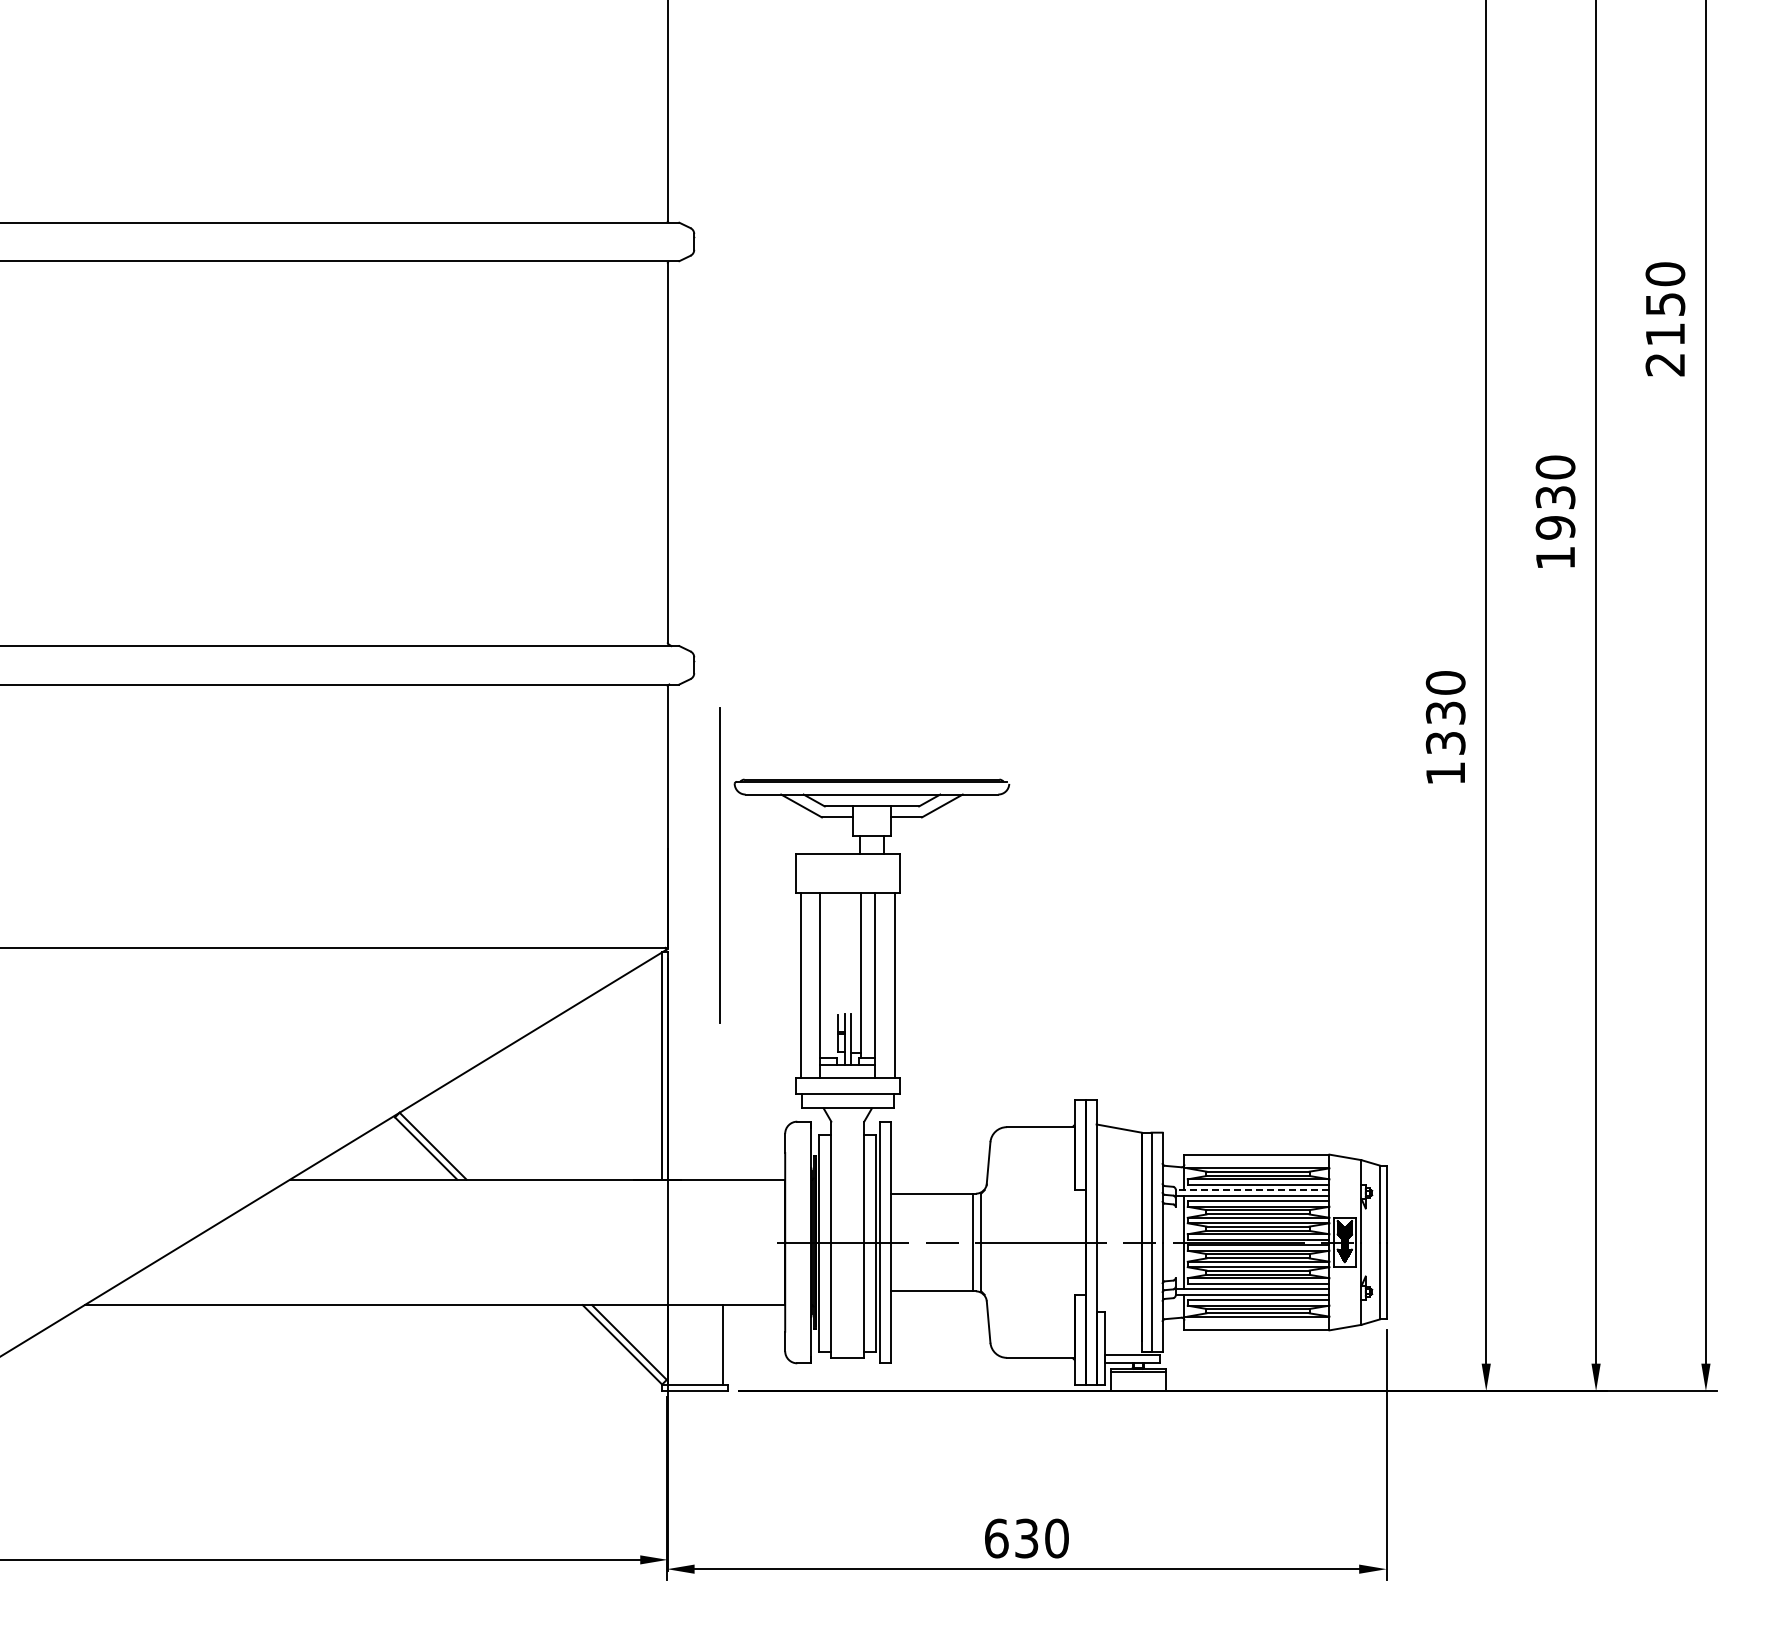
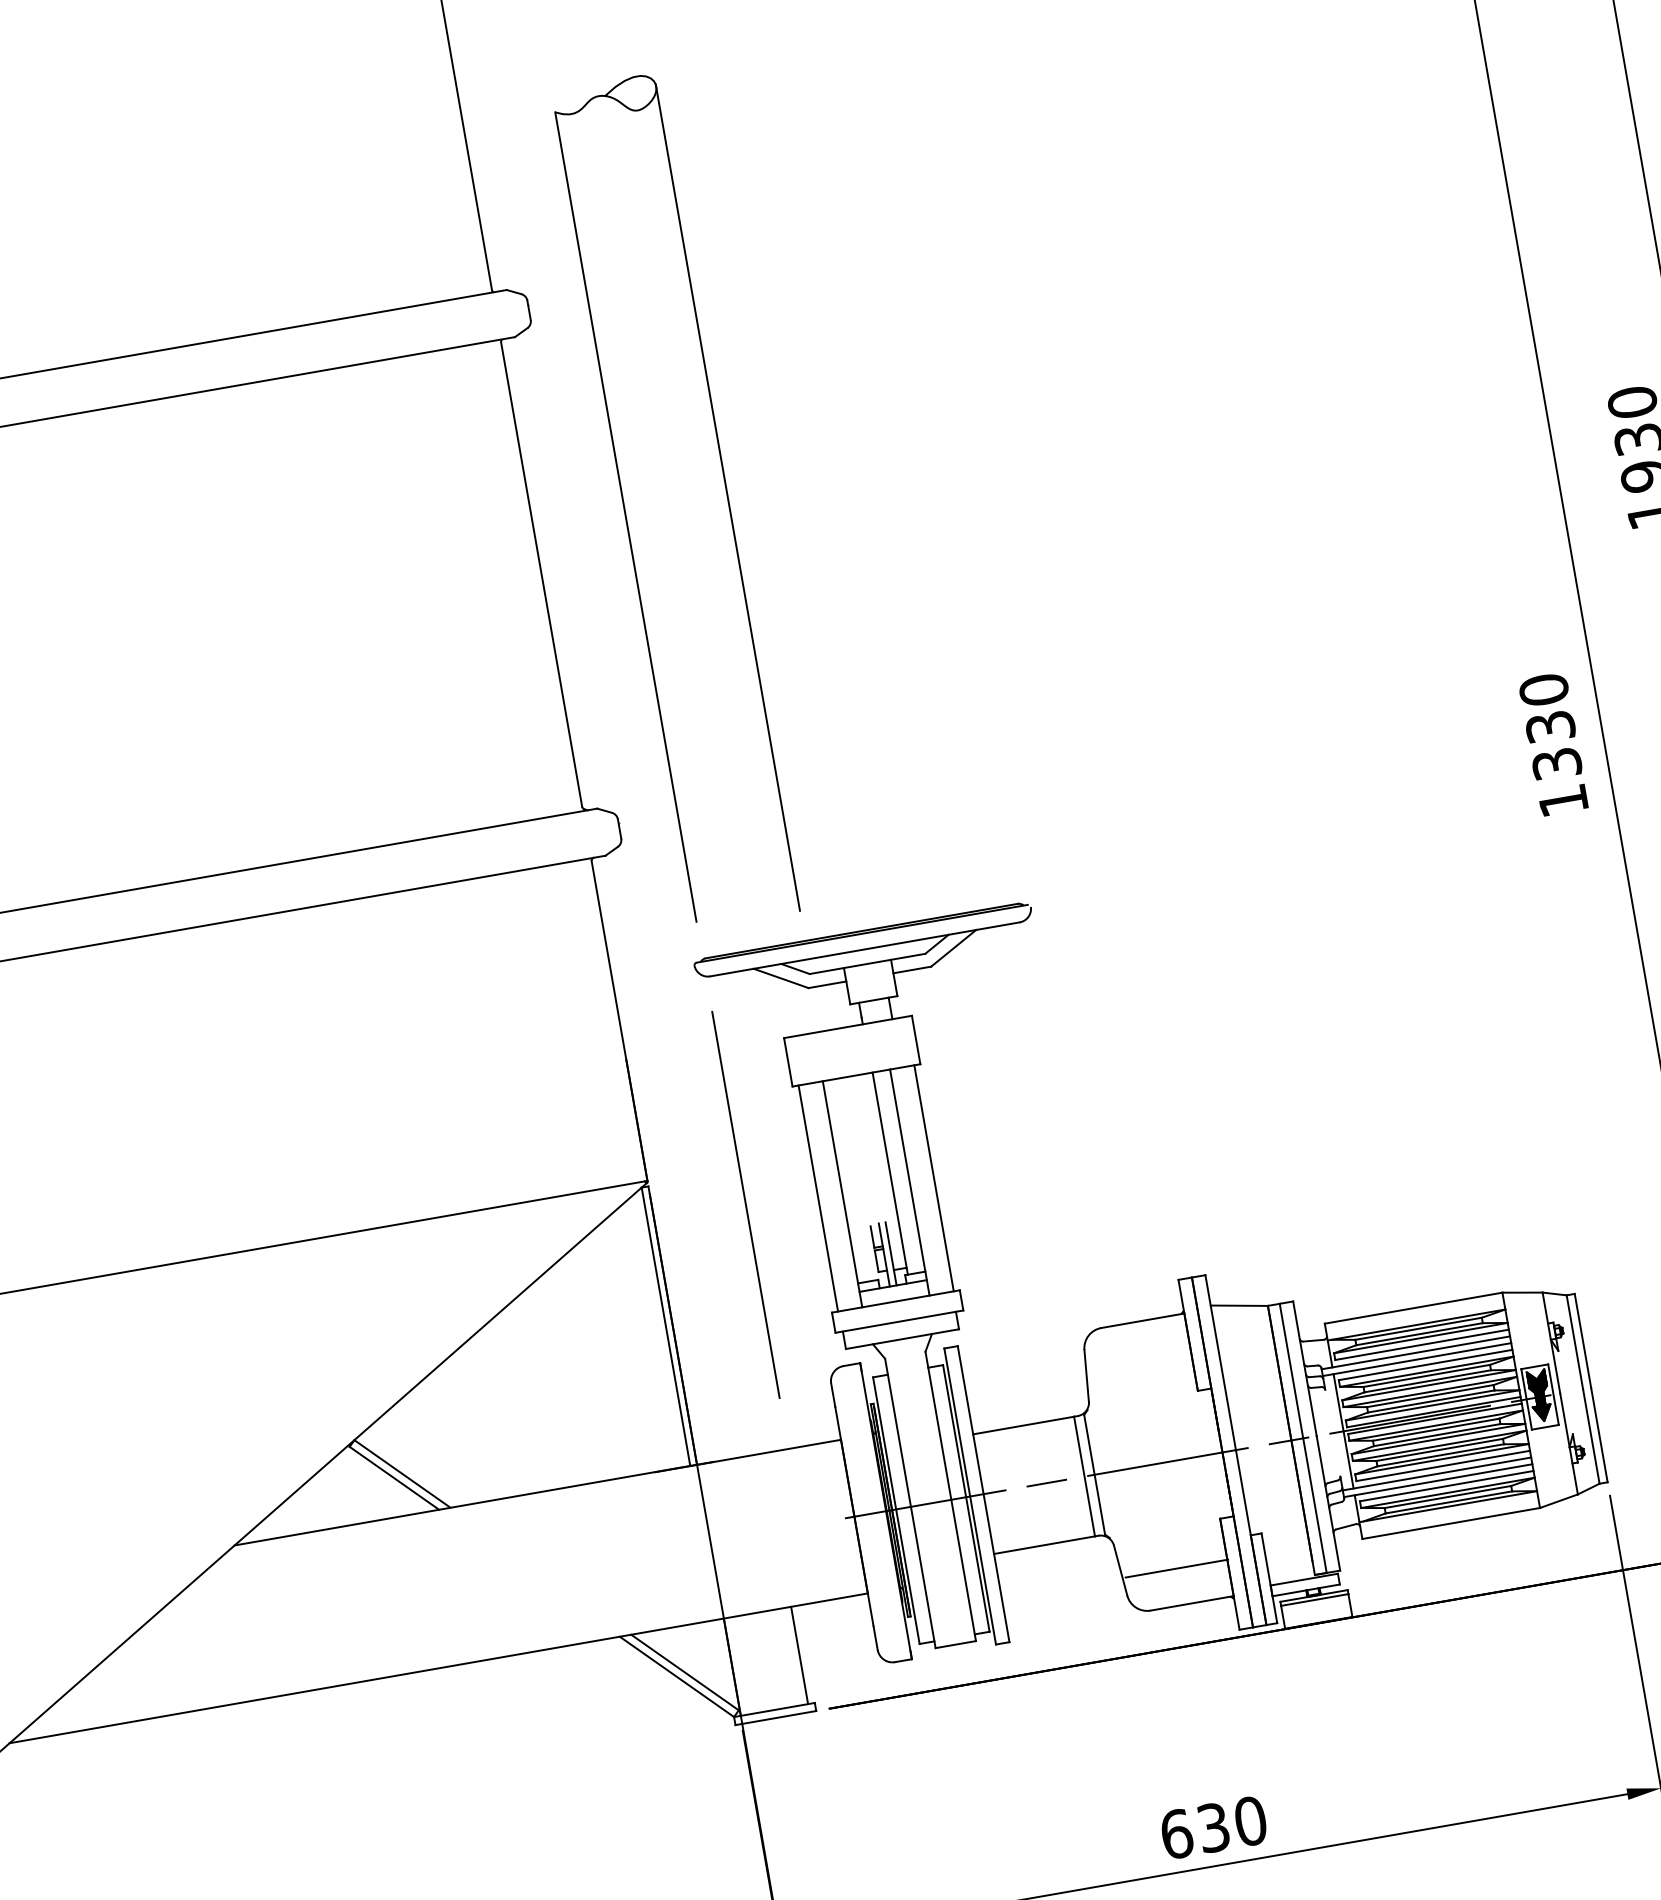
part: (742, 412) -> (624, 509), added
line: (719, 865) -> (744, 1205), moved
line: (1252, 1190) -> (1415, 1353), dashed -> solid
line: (1033, 1328) -> (1177, 1568), added

